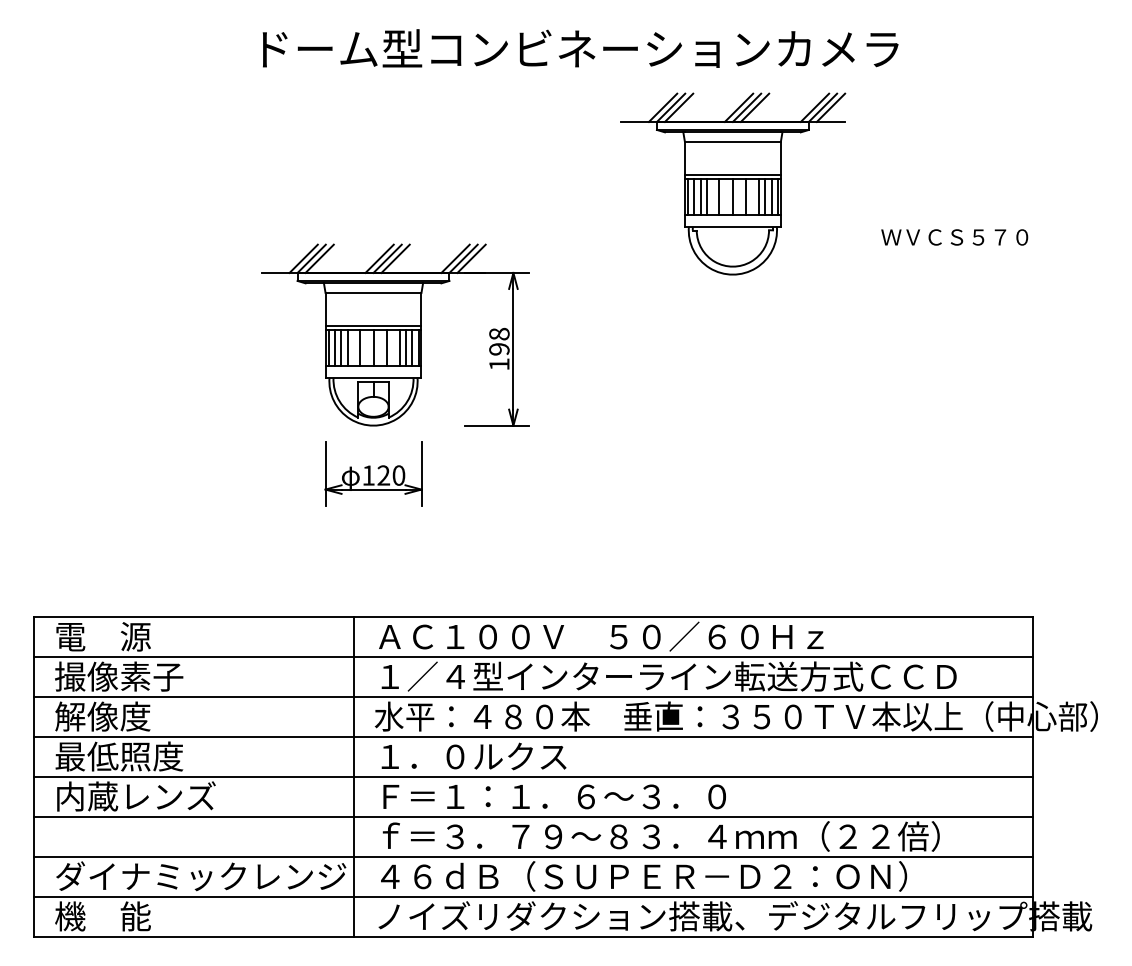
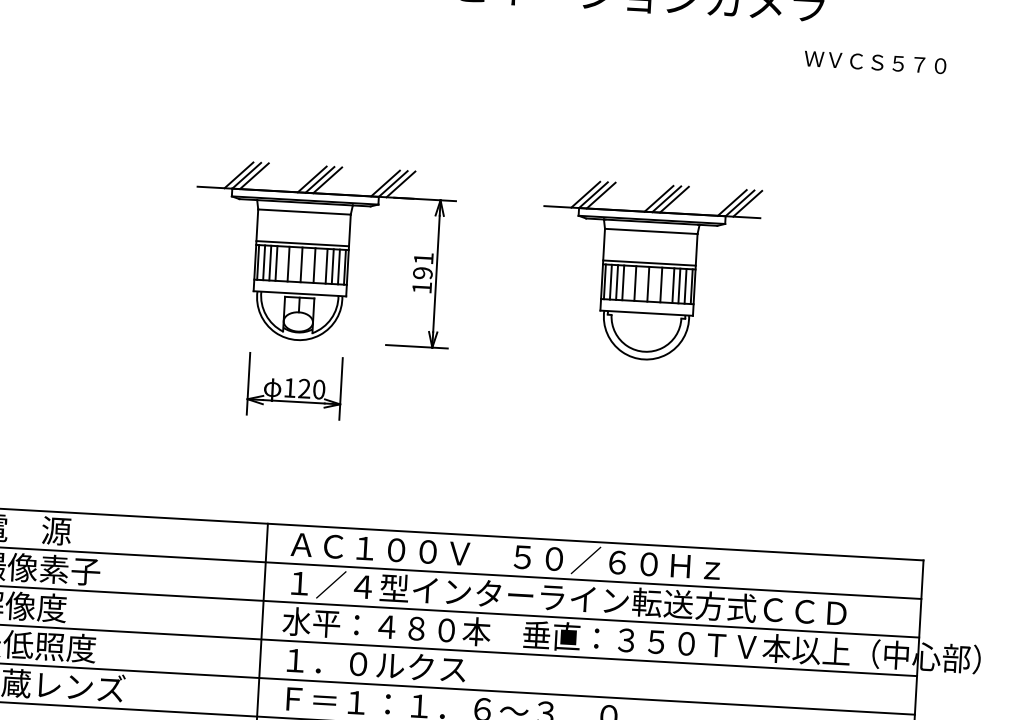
part: (733, 183) -> (649, 271), moved
text: (954, 237) -> (875, 62), moved
text: (499, 333) -> (423, 257), 198 -> 191

